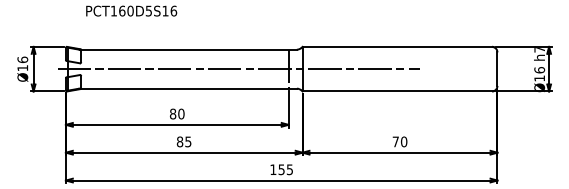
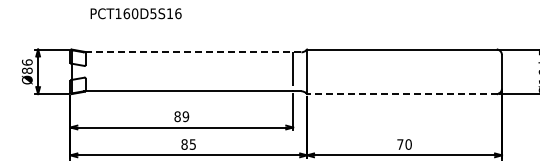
line: (187, 49) -> (192, 52), solid -> dashed
text: (22, 68) -> (27, 71), Ø16 -> Ø86
line: (238, 69) -> (243, 72), removed
line: (397, 91) -> (402, 94), solid -> dashed
text: (181, 114) -> (186, 117), 80 -> 89

